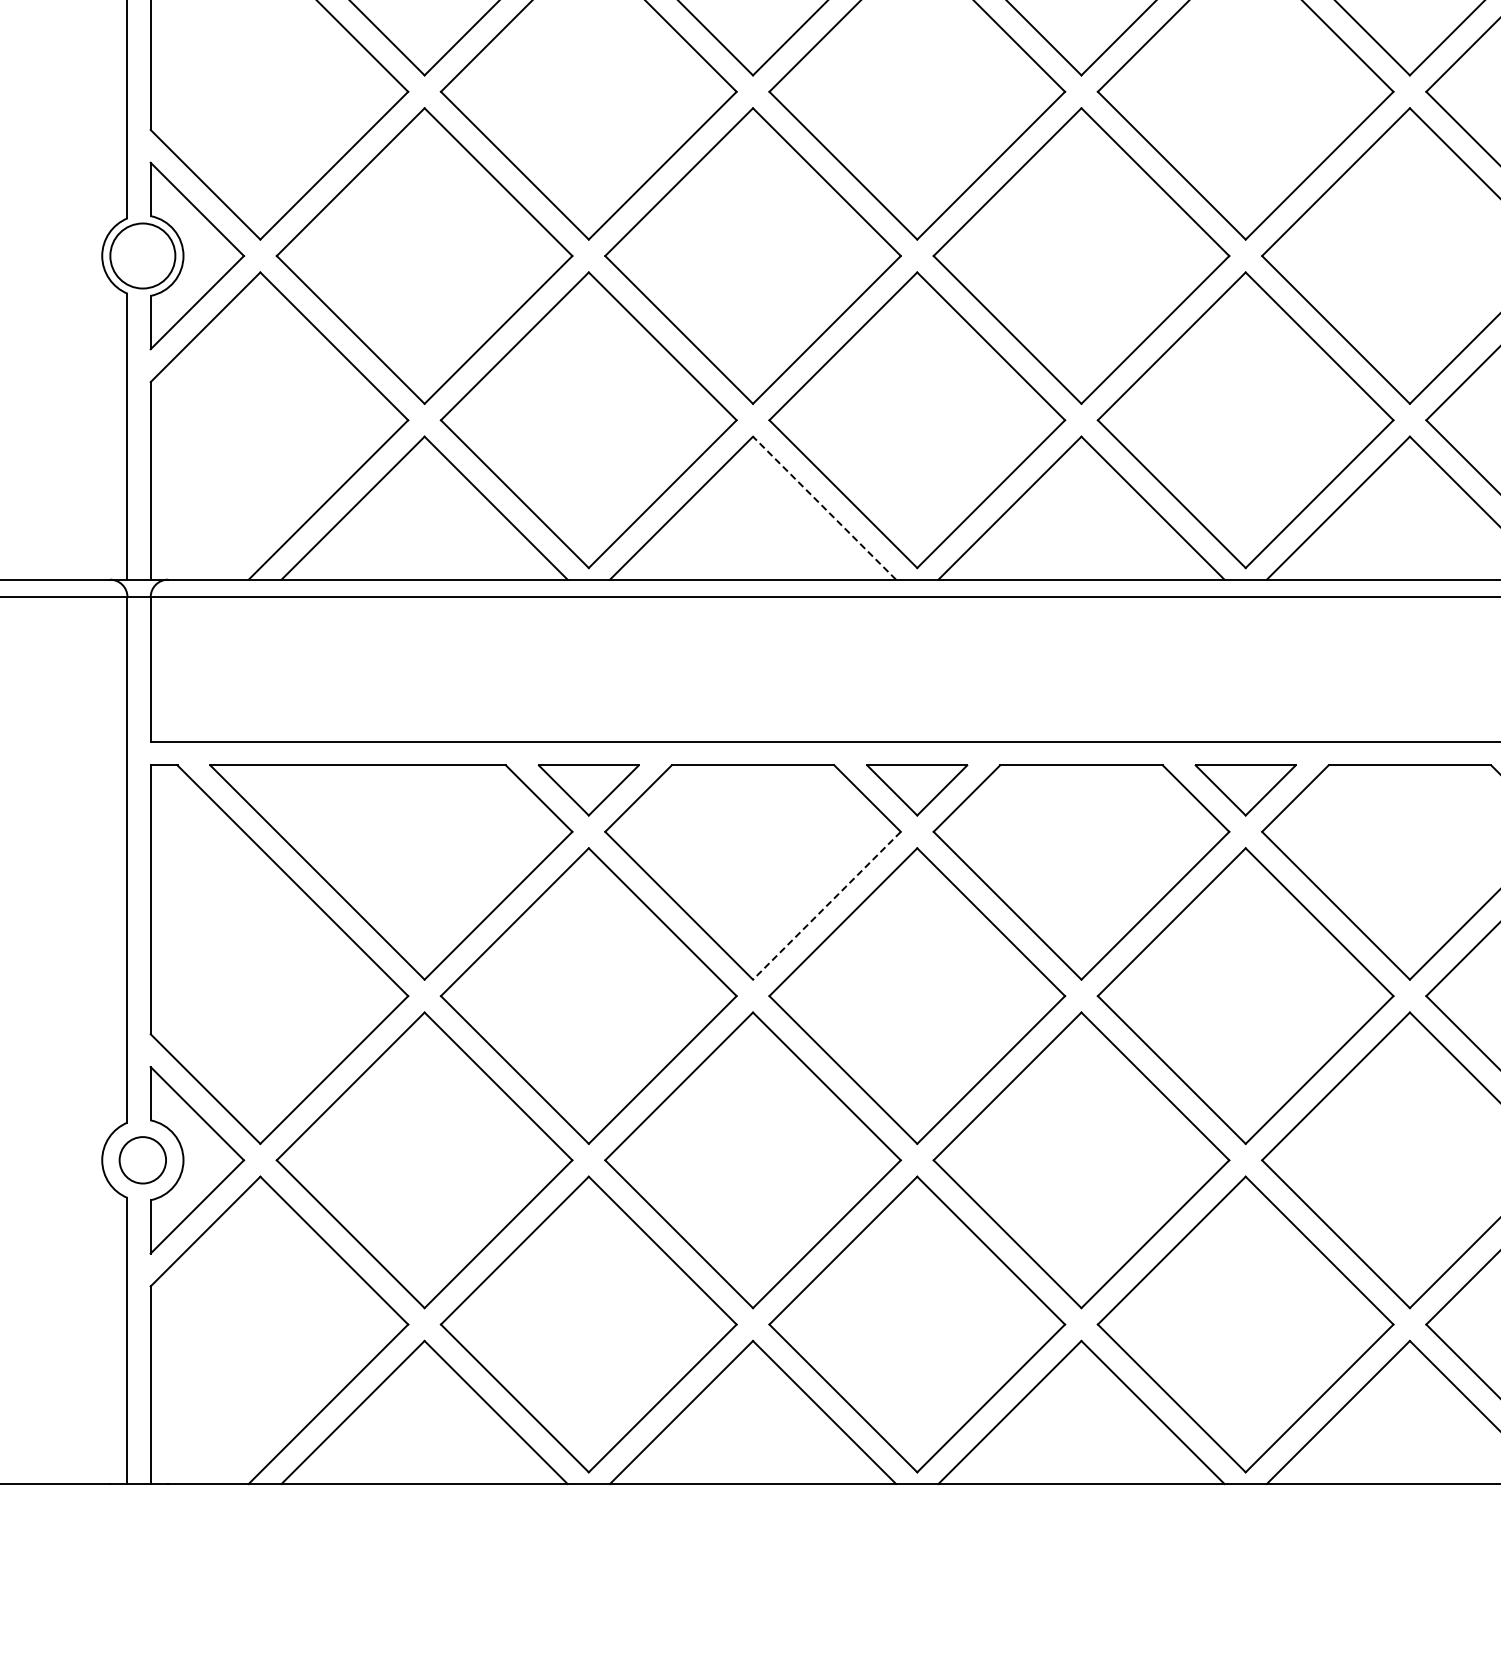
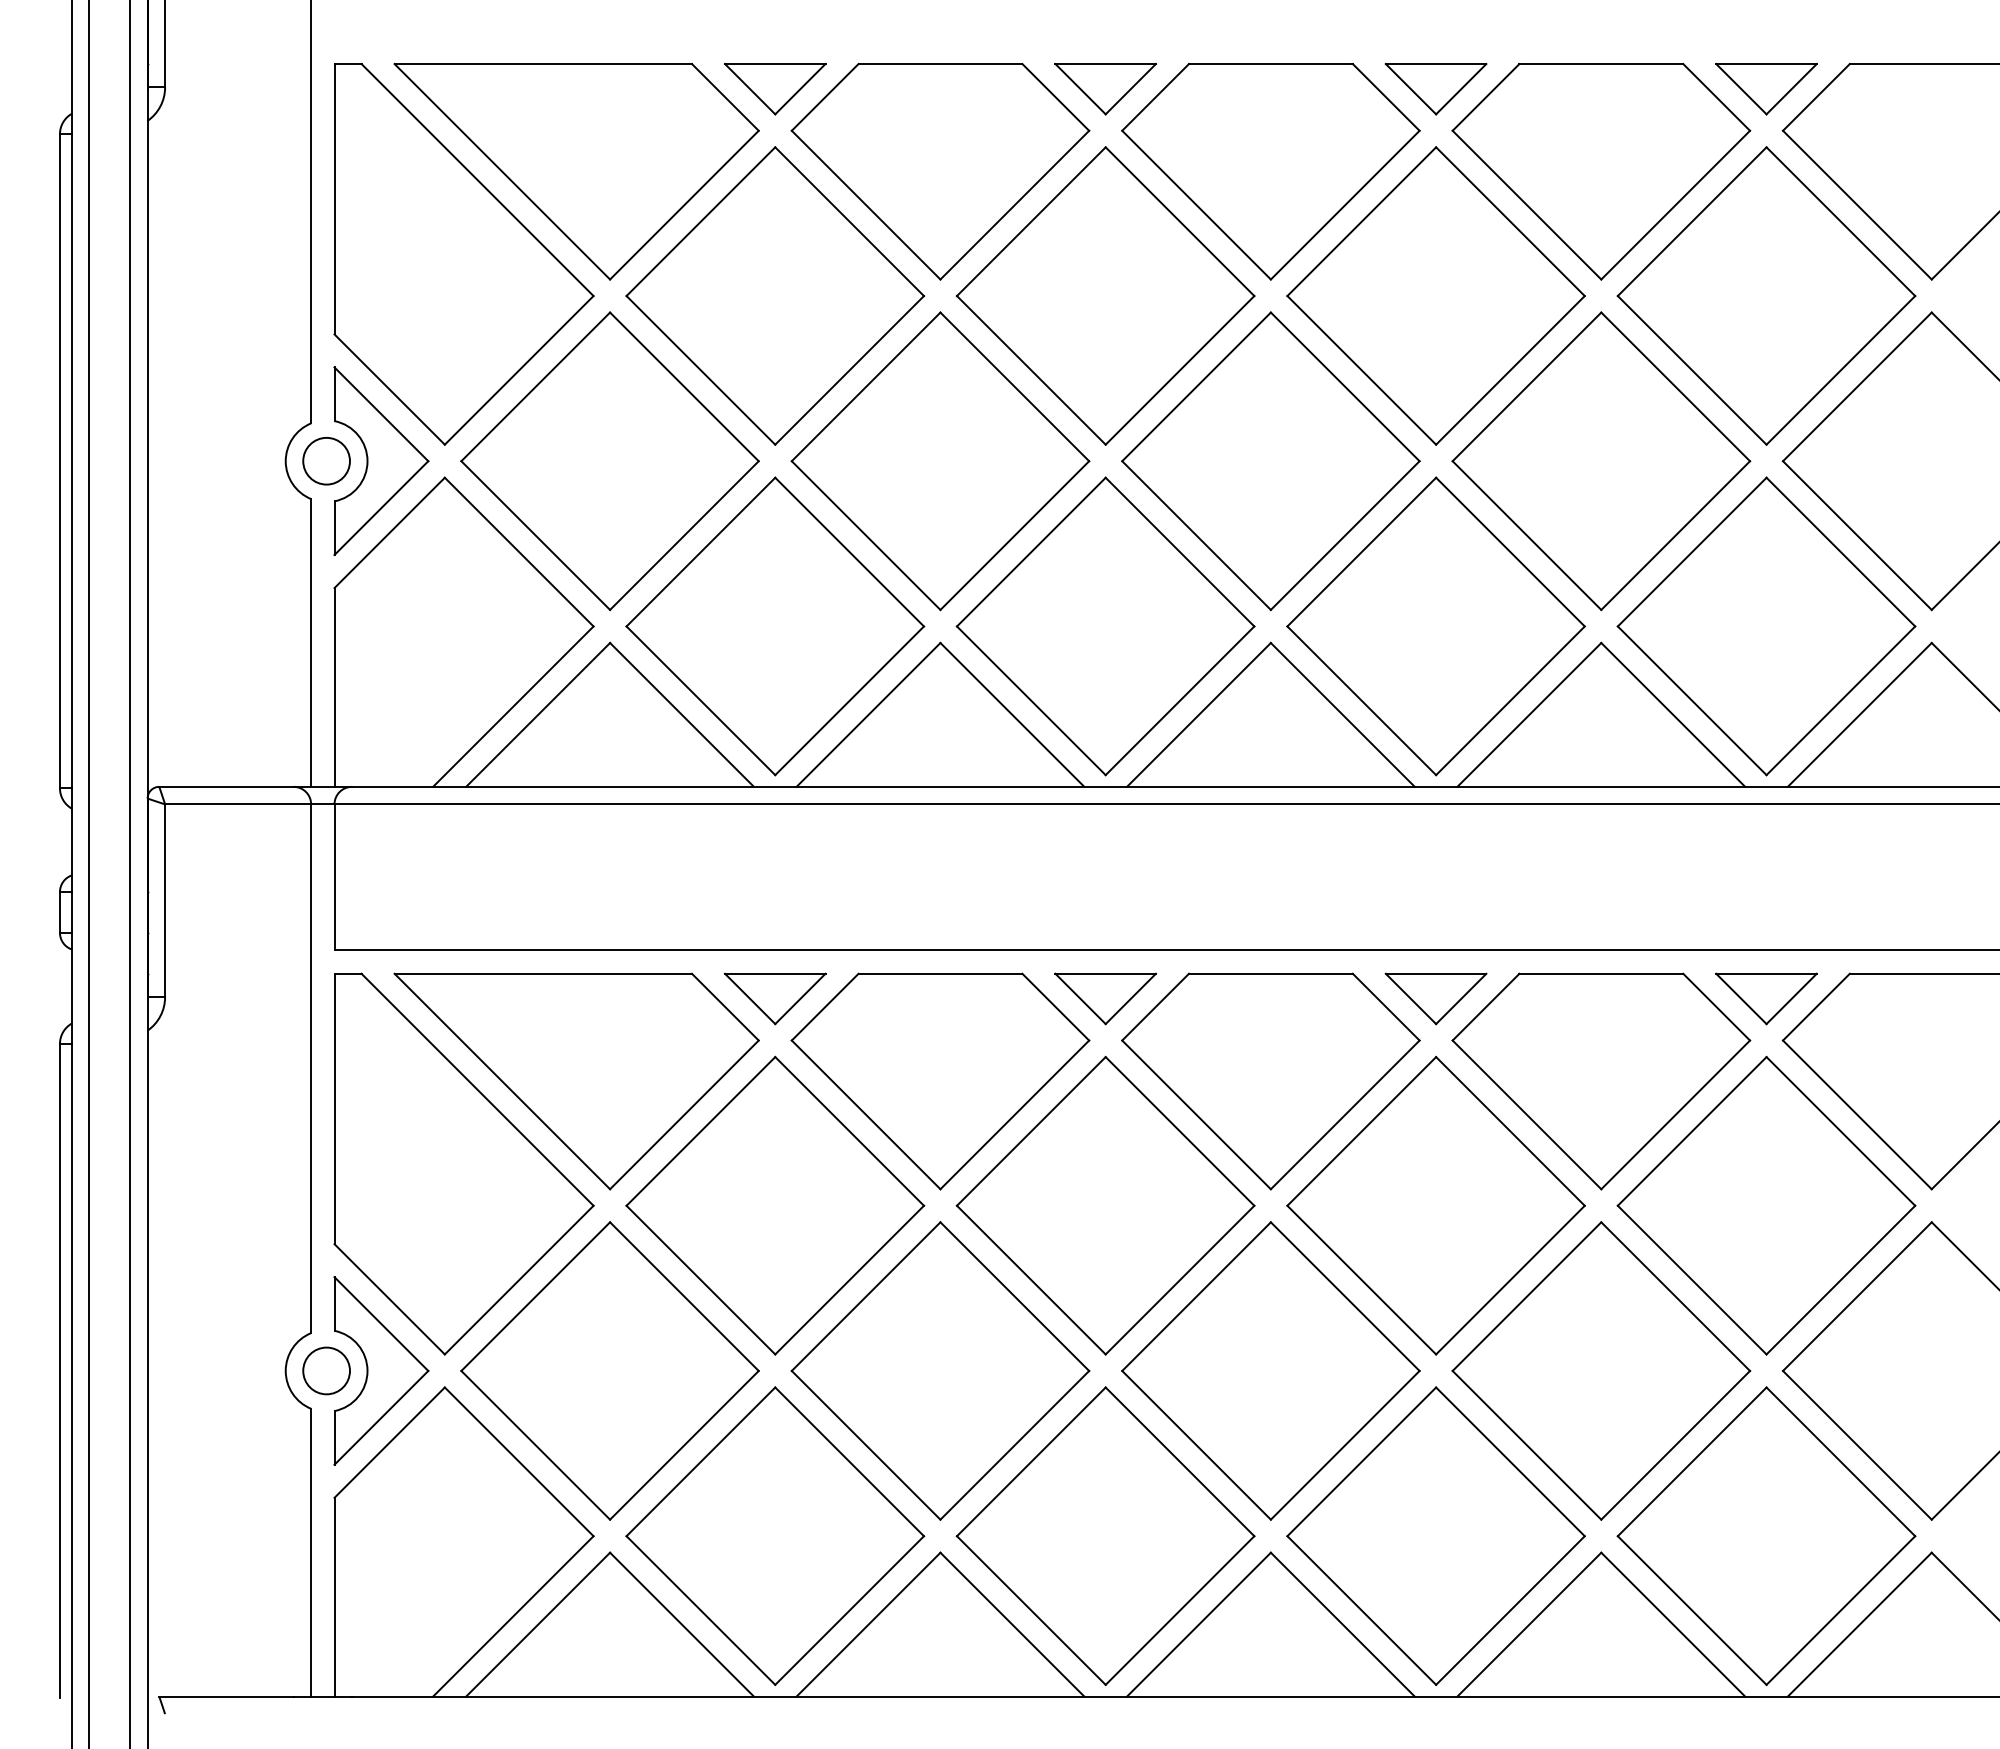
circle: (142, 255) -> (326, 460), size x0.71
line: (824, 507) -> (1012, 714), dashed -> solid
line: (826, 906) -> (1014, 1115), dashed -> solid

